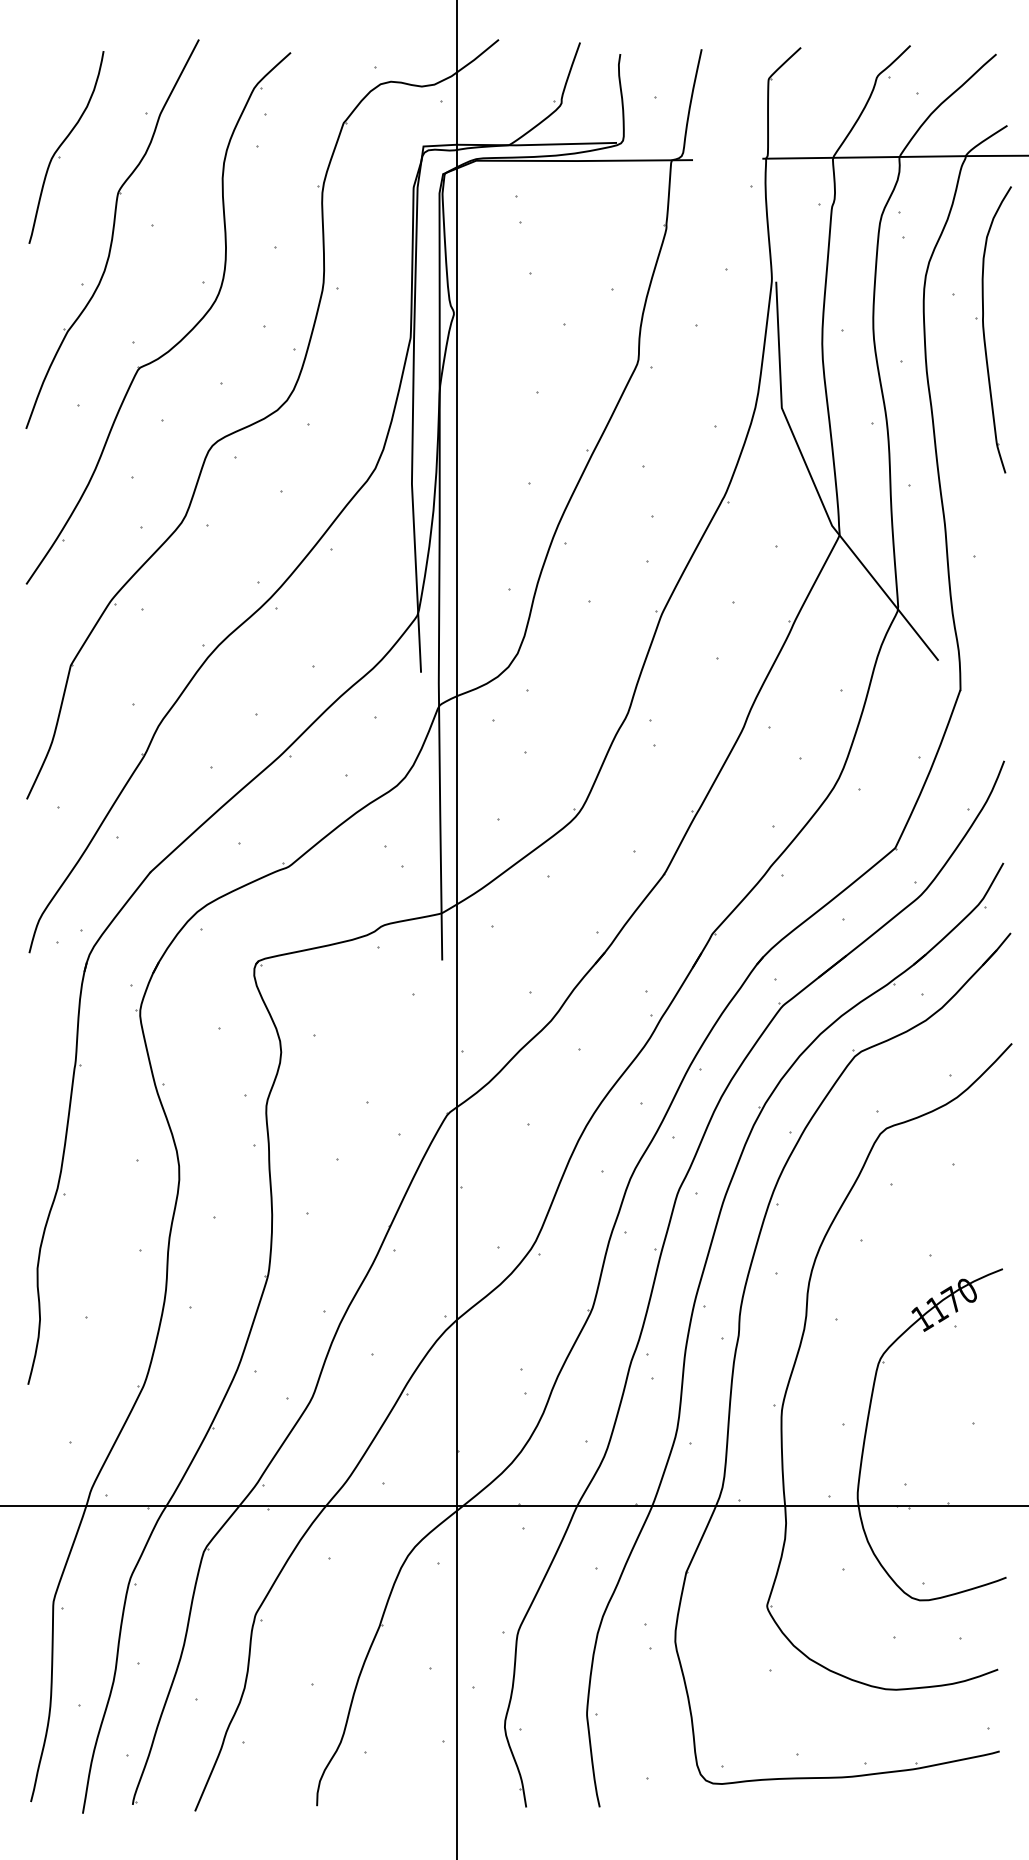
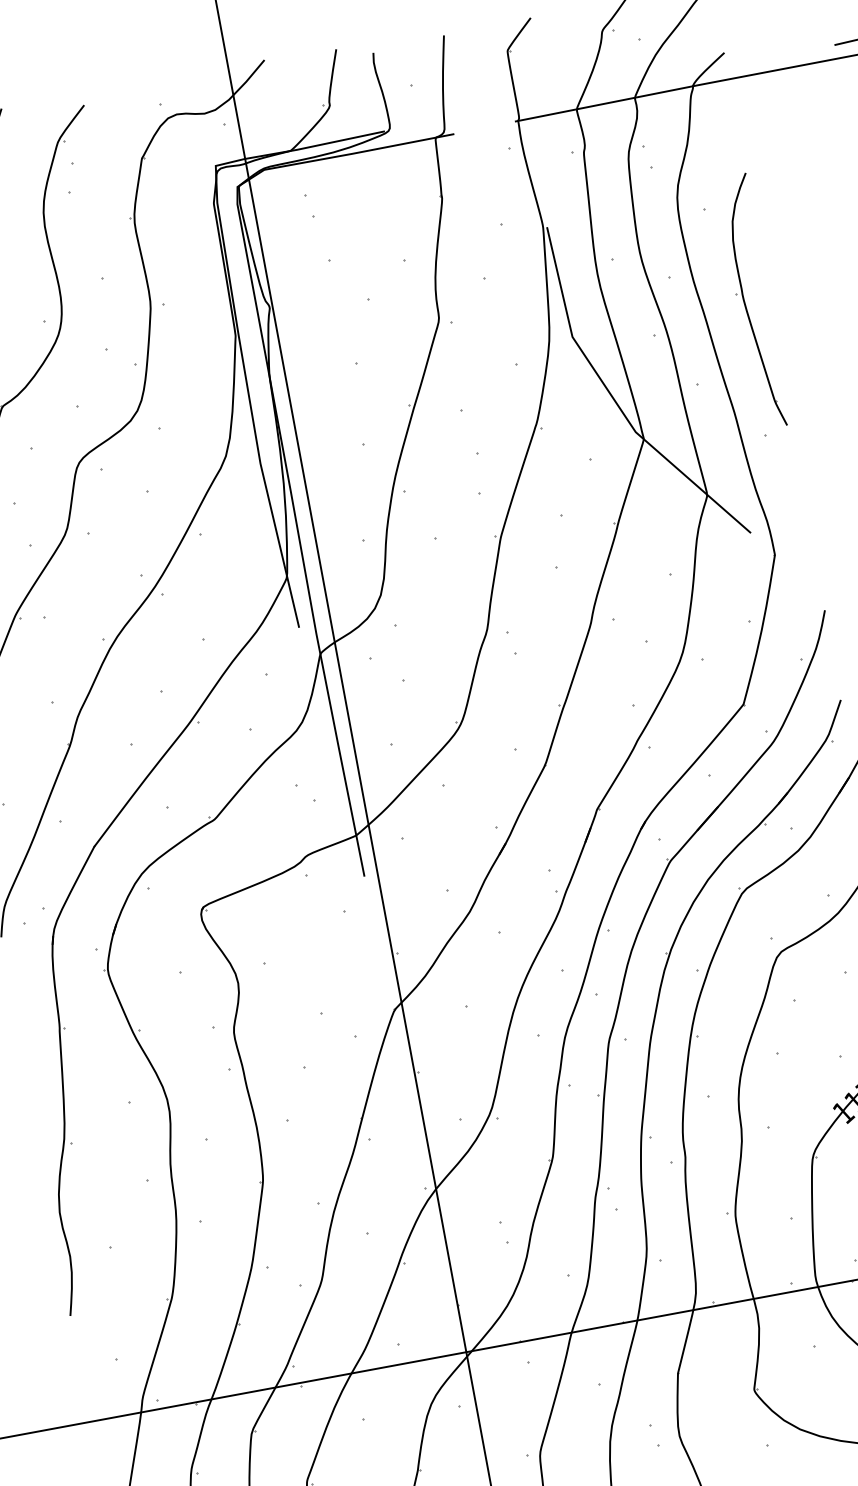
part: (984, 329) -> (745, 302), moved

